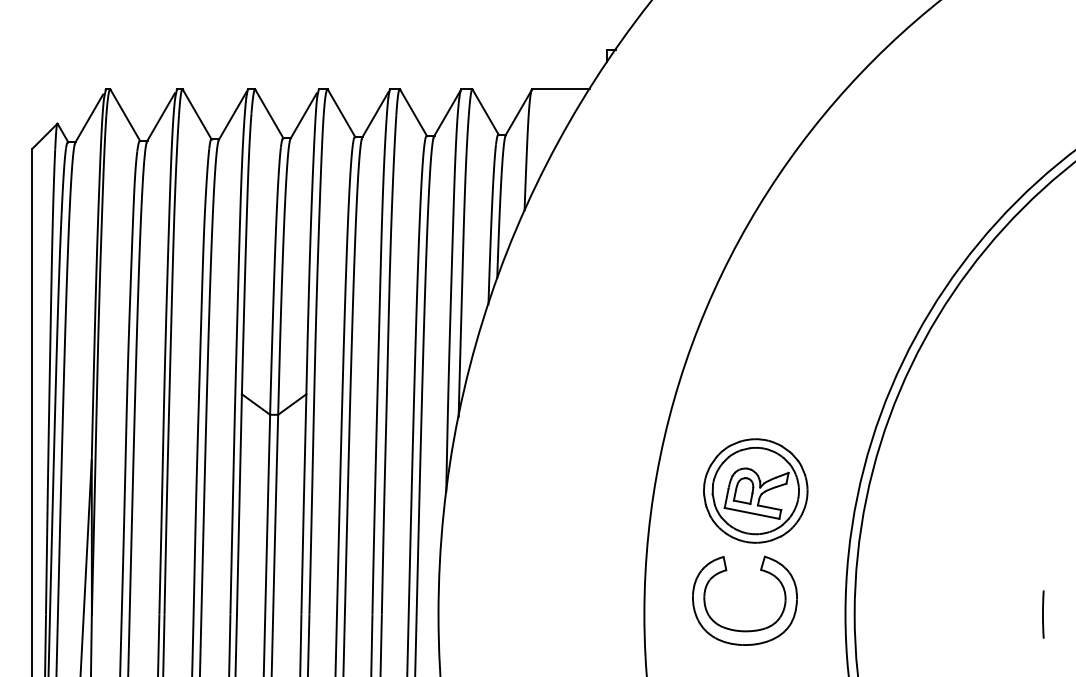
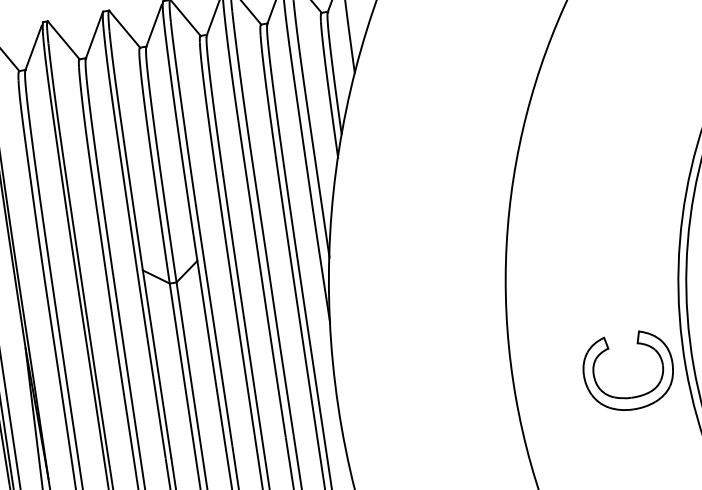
part: (755, 490) -> (591, 275), removed
part: (737, 629) -> (626, 397), moved

